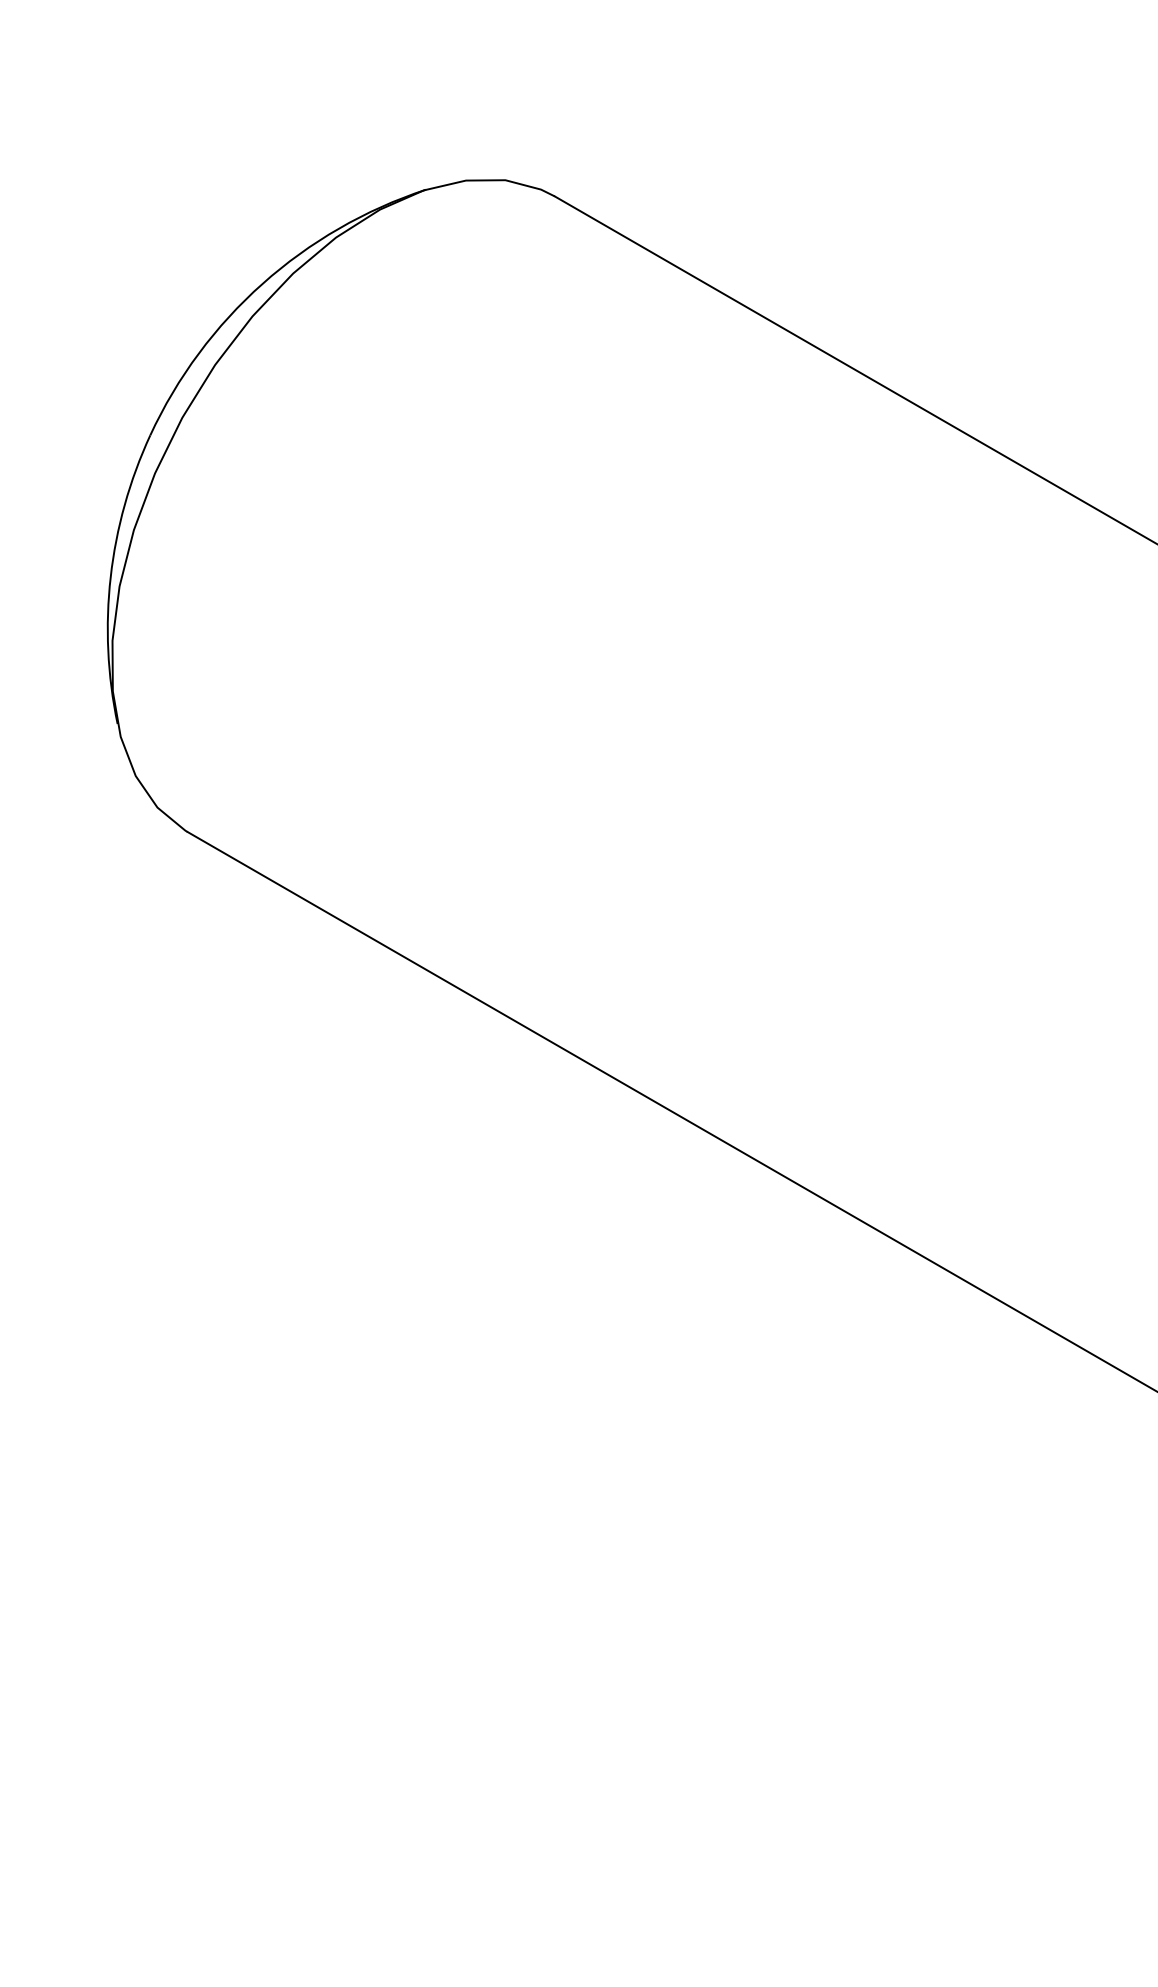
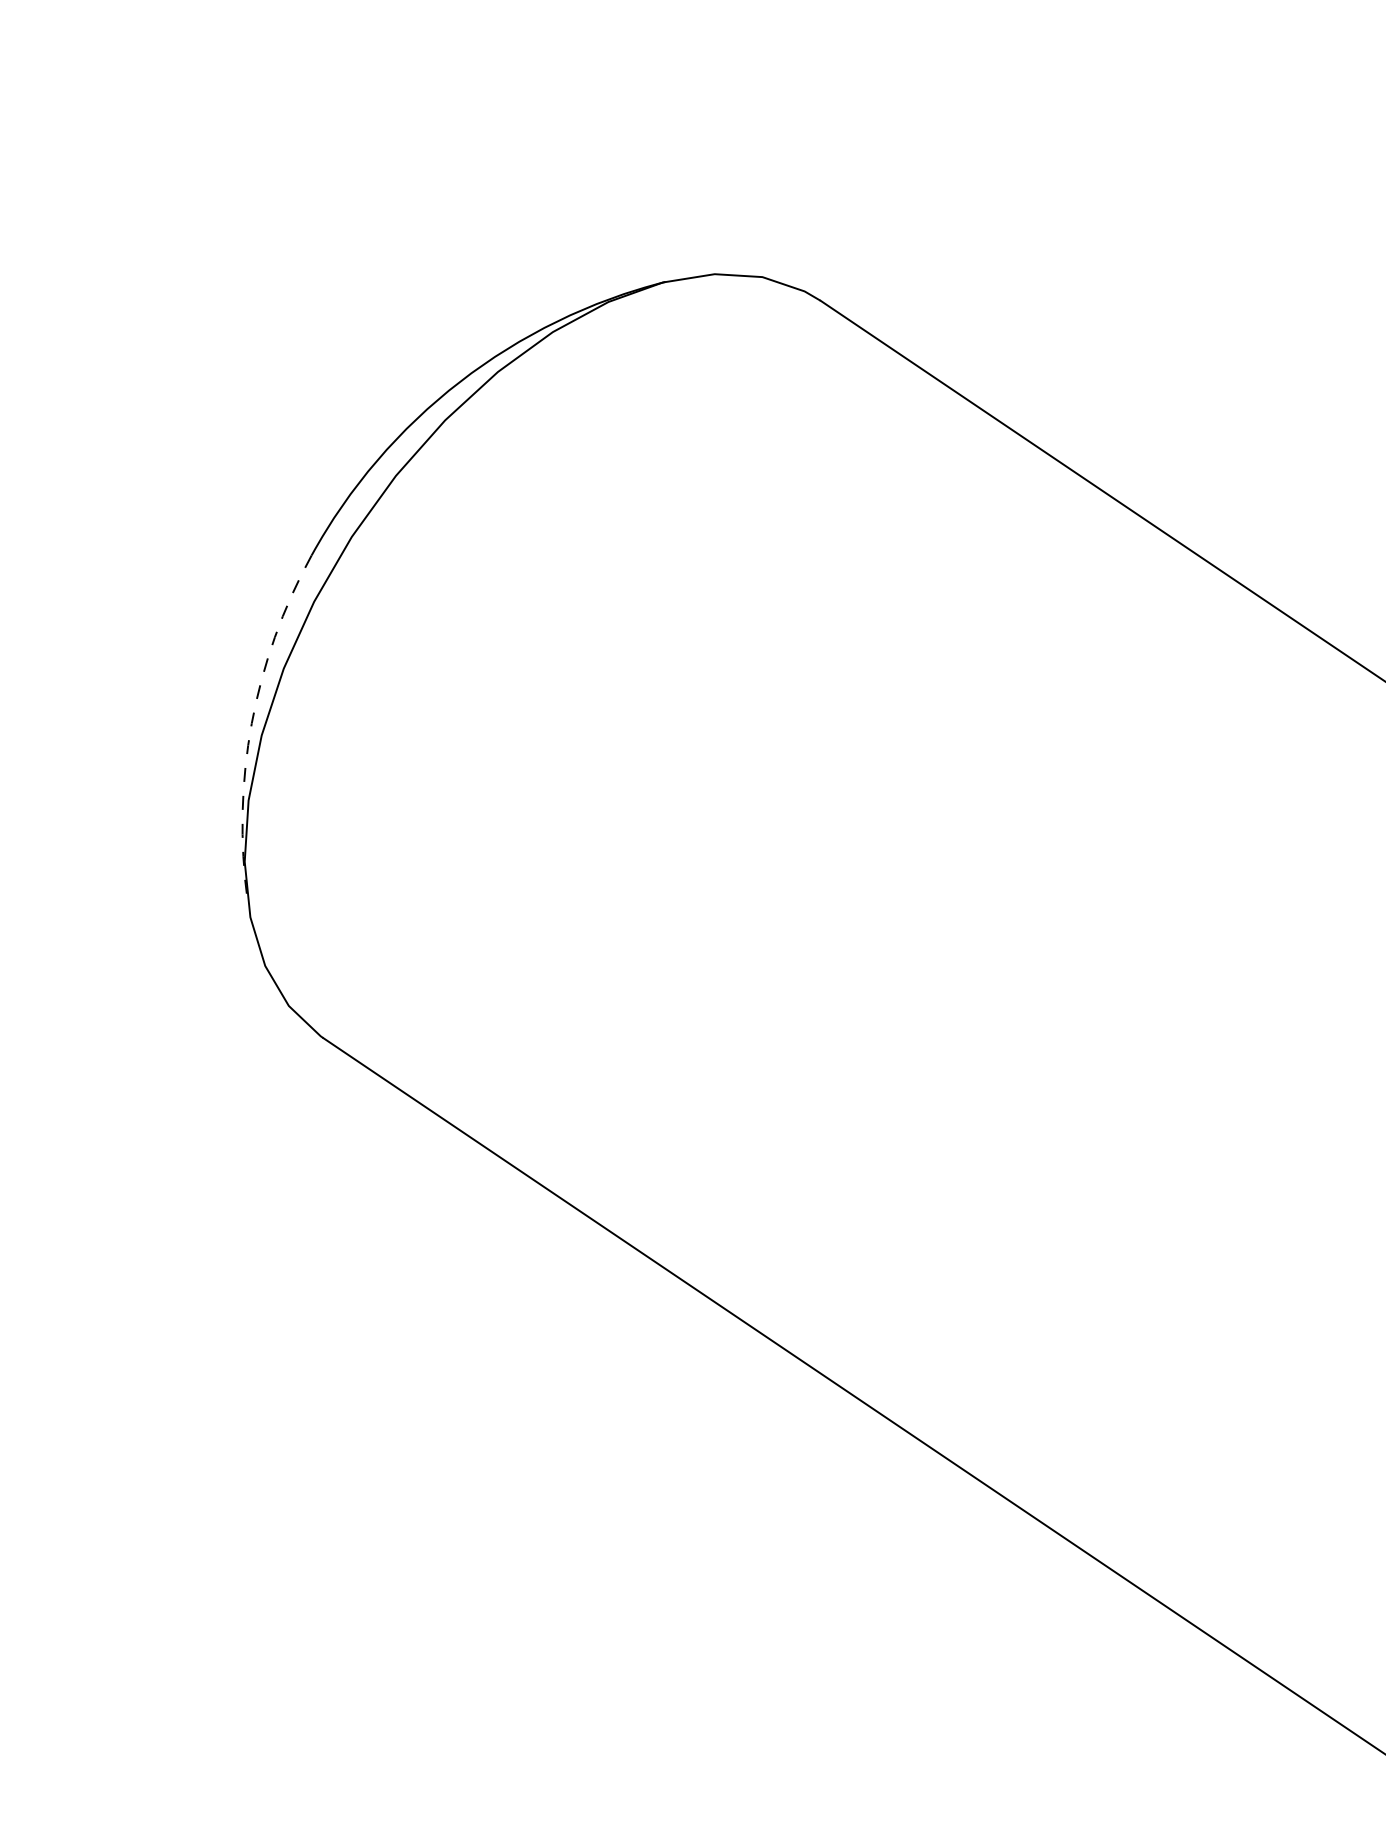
arc: (110, 577) -> (251, 723), solid -> dashed

